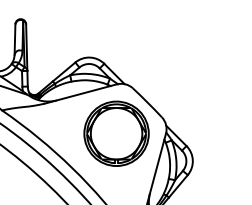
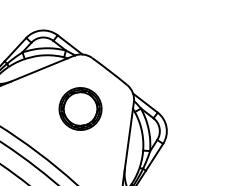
part: (116, 133) -> (80, 108), size x0.6

